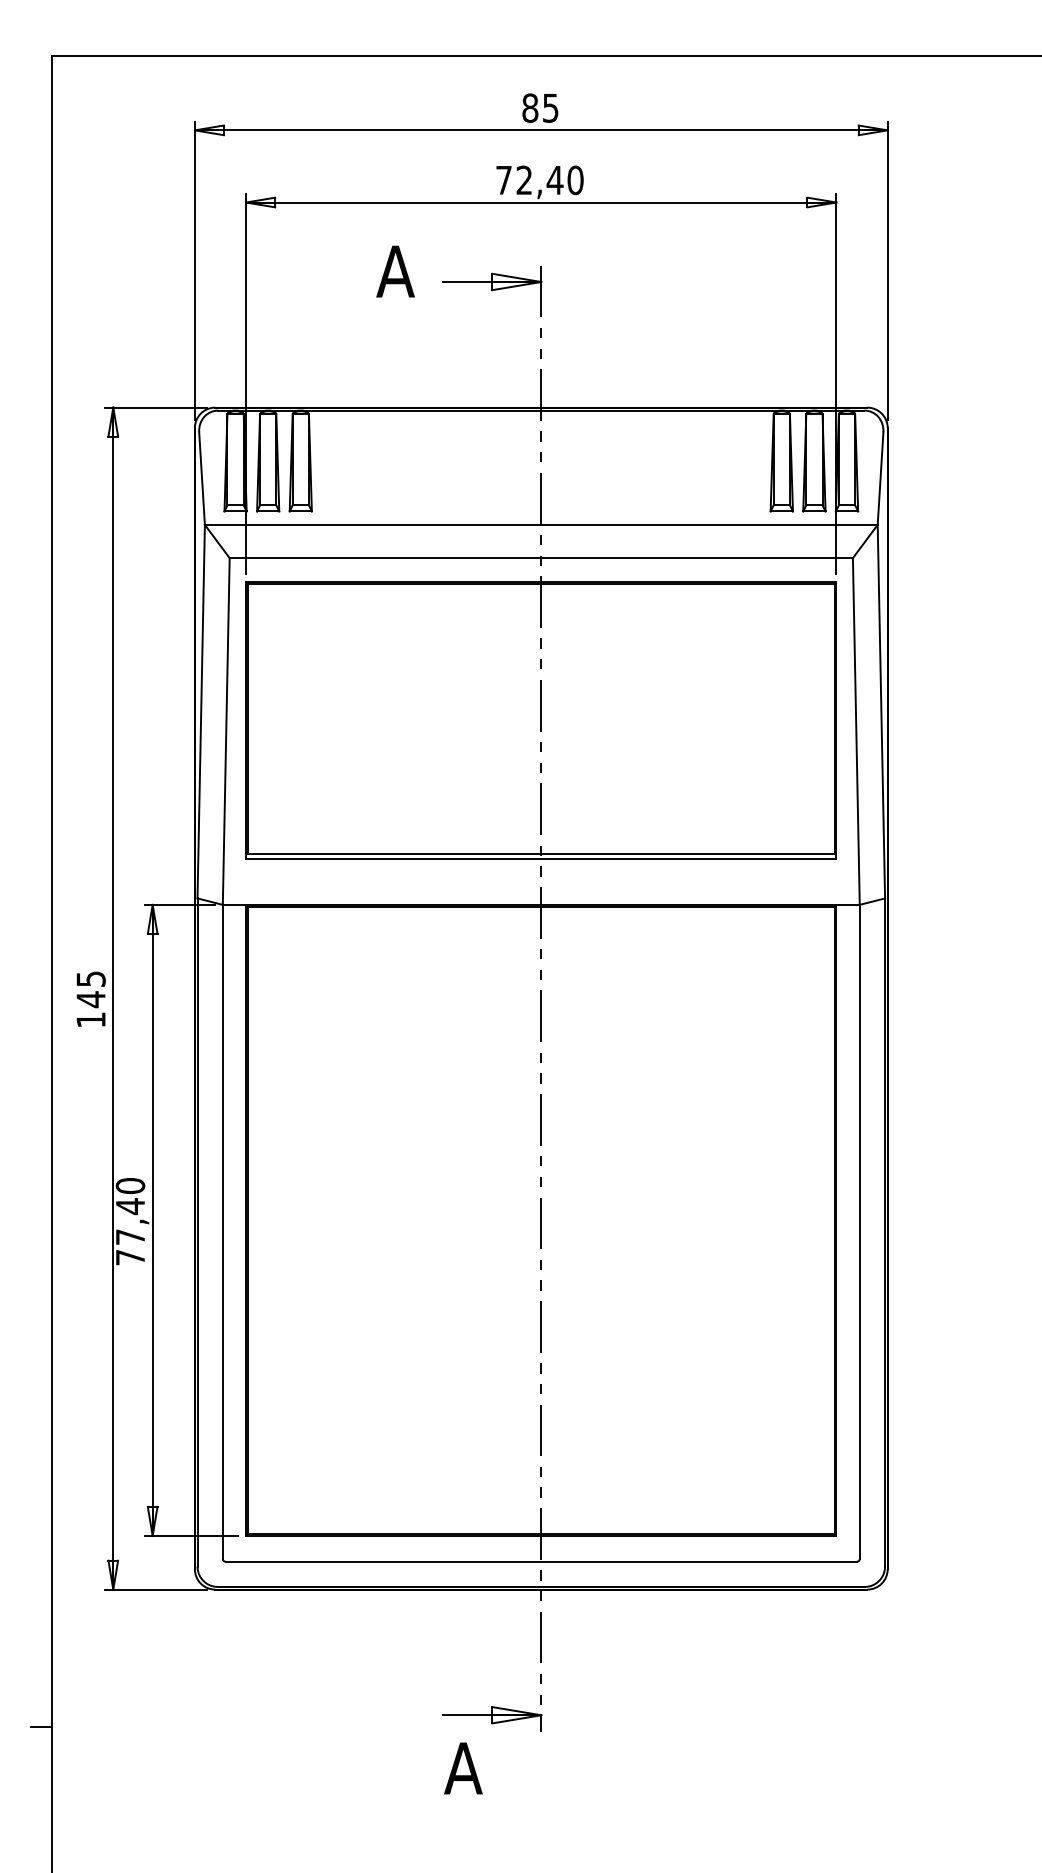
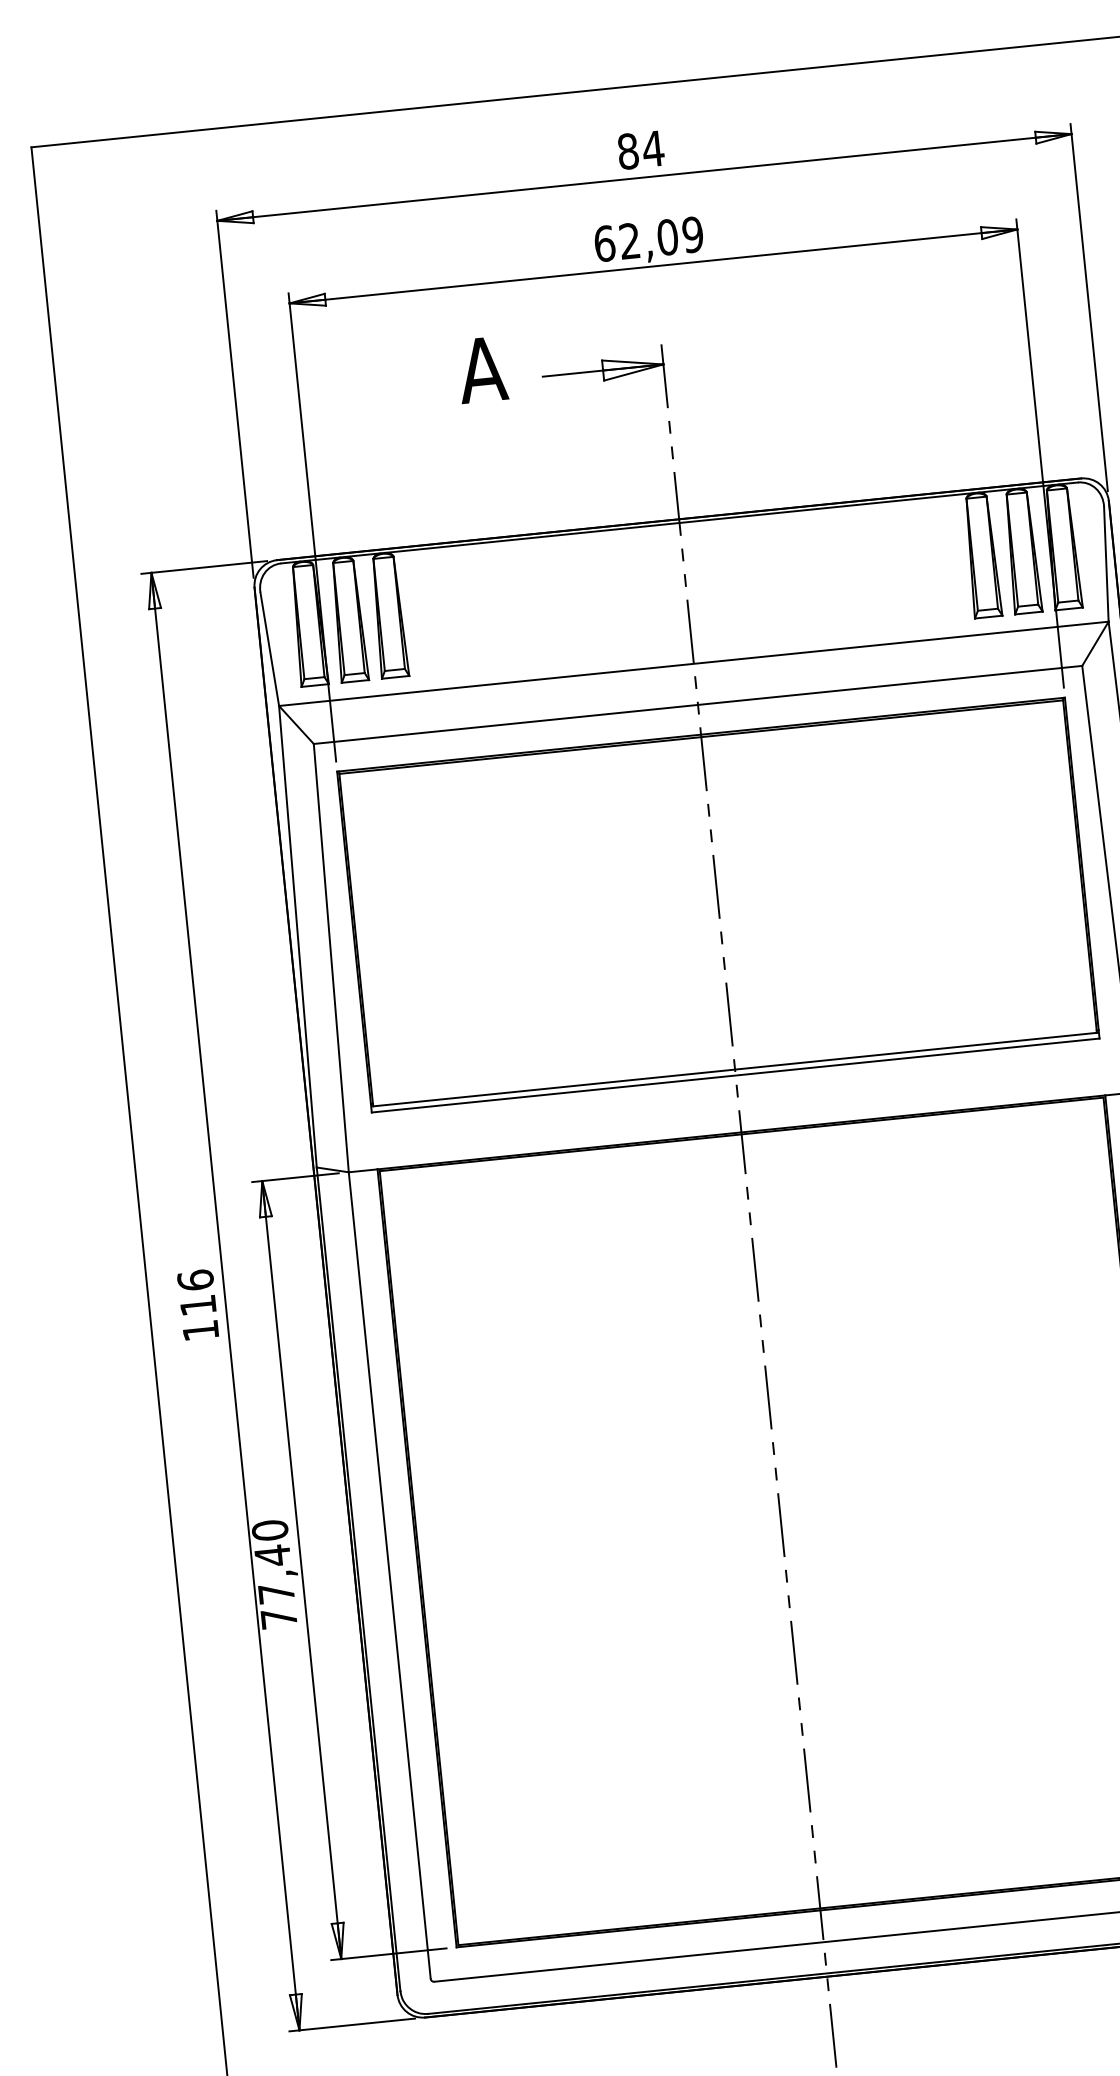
text: (550, 108) -> (653, 149), 85 -> 84
text: (539, 180) -> (648, 239), 72,40 -> 62,09
text: (90, 989) -> (196, 1293), 145 -> 116

